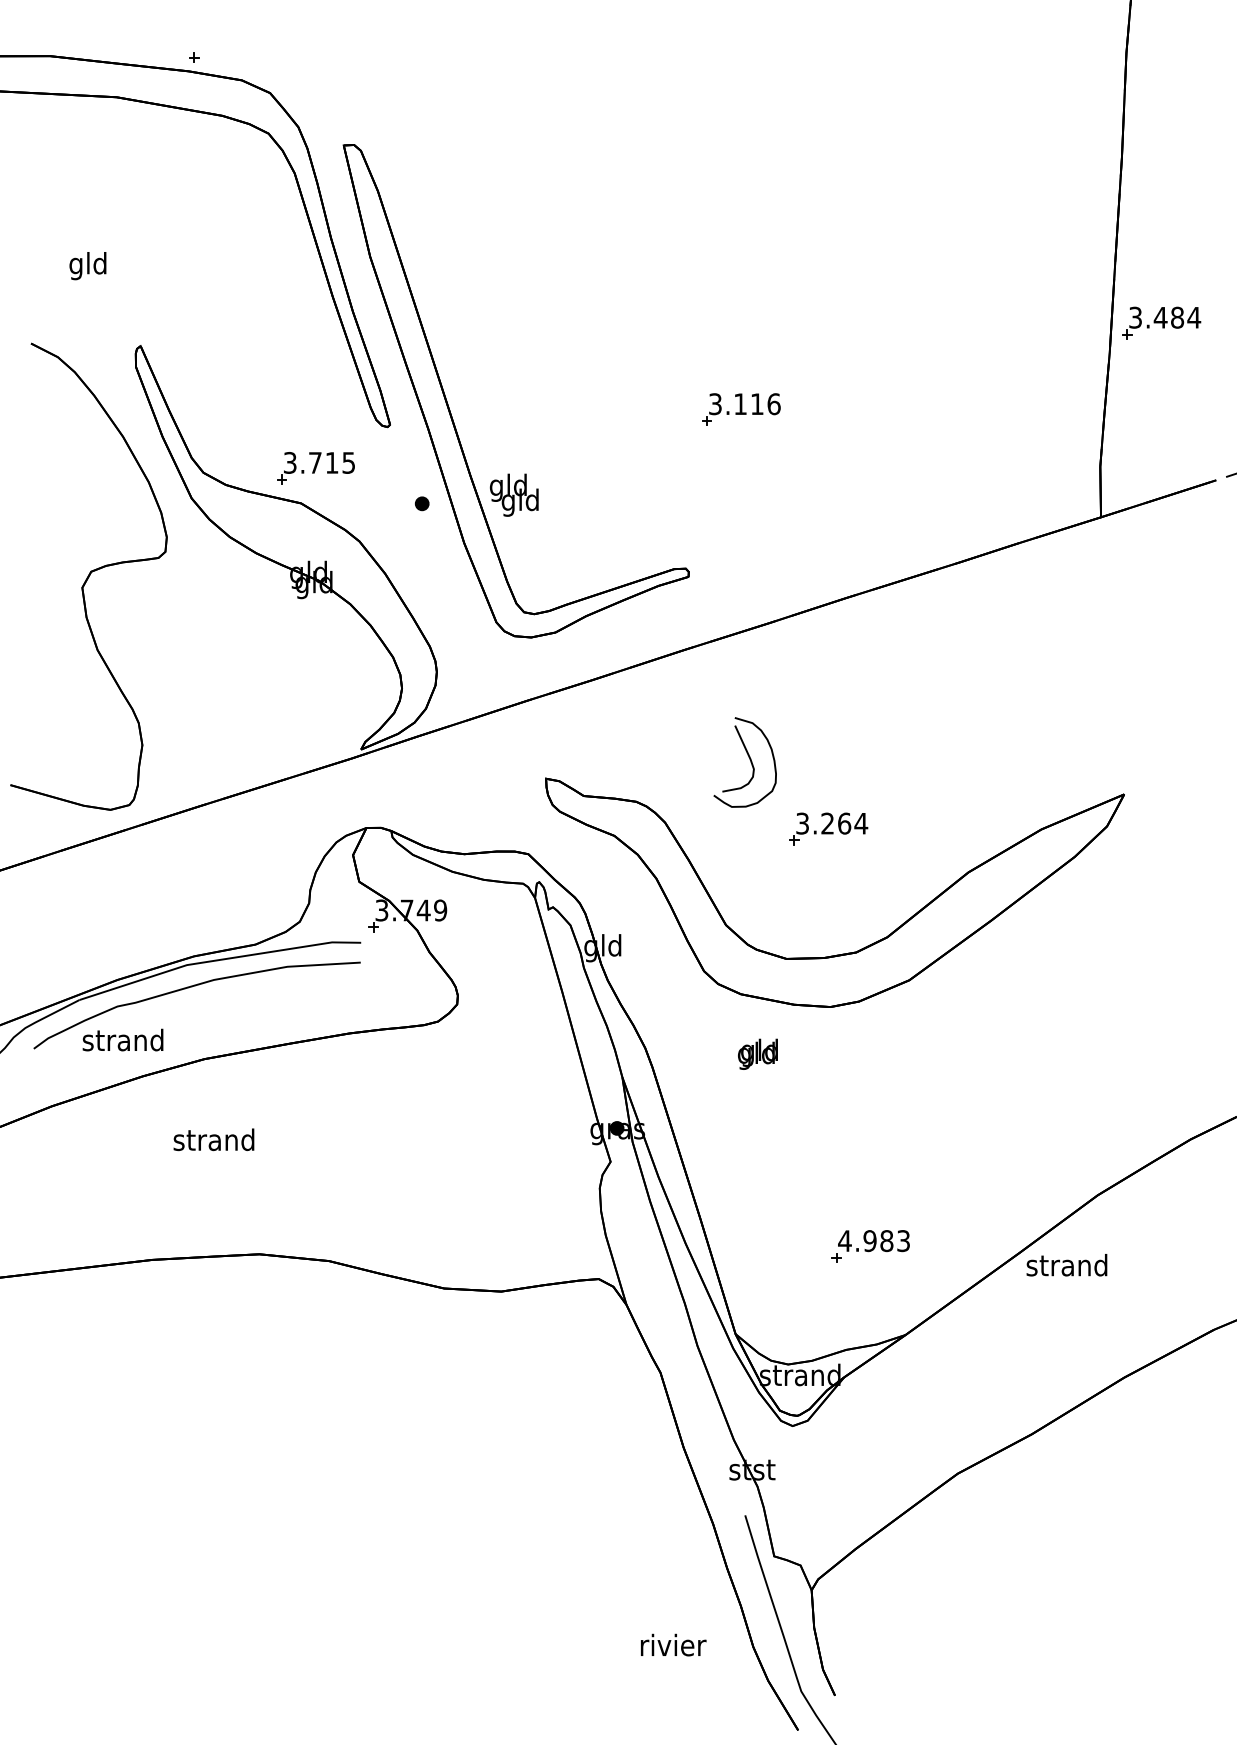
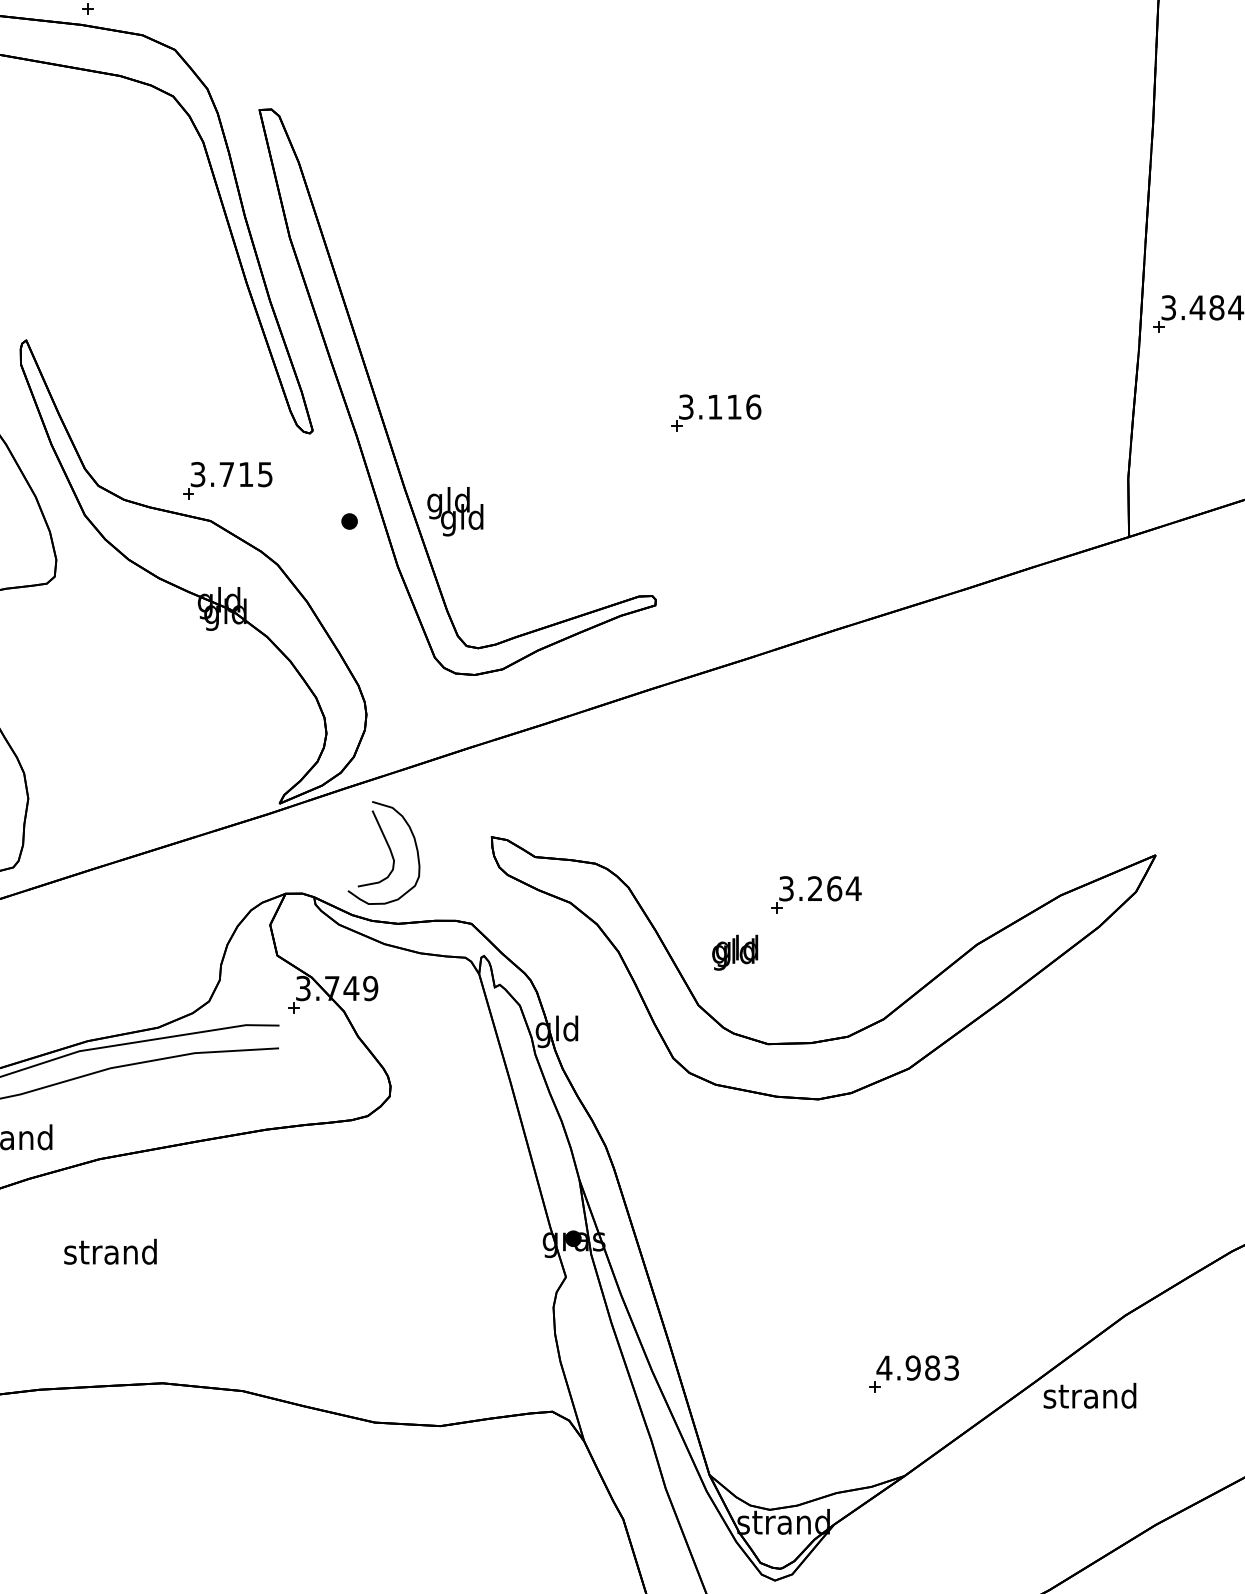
part: (744, 762) -> (383, 853), moved
text: (757, 1053) -> (734, 951), moved
part: (870, 1246) -> (913, 1374), moved

